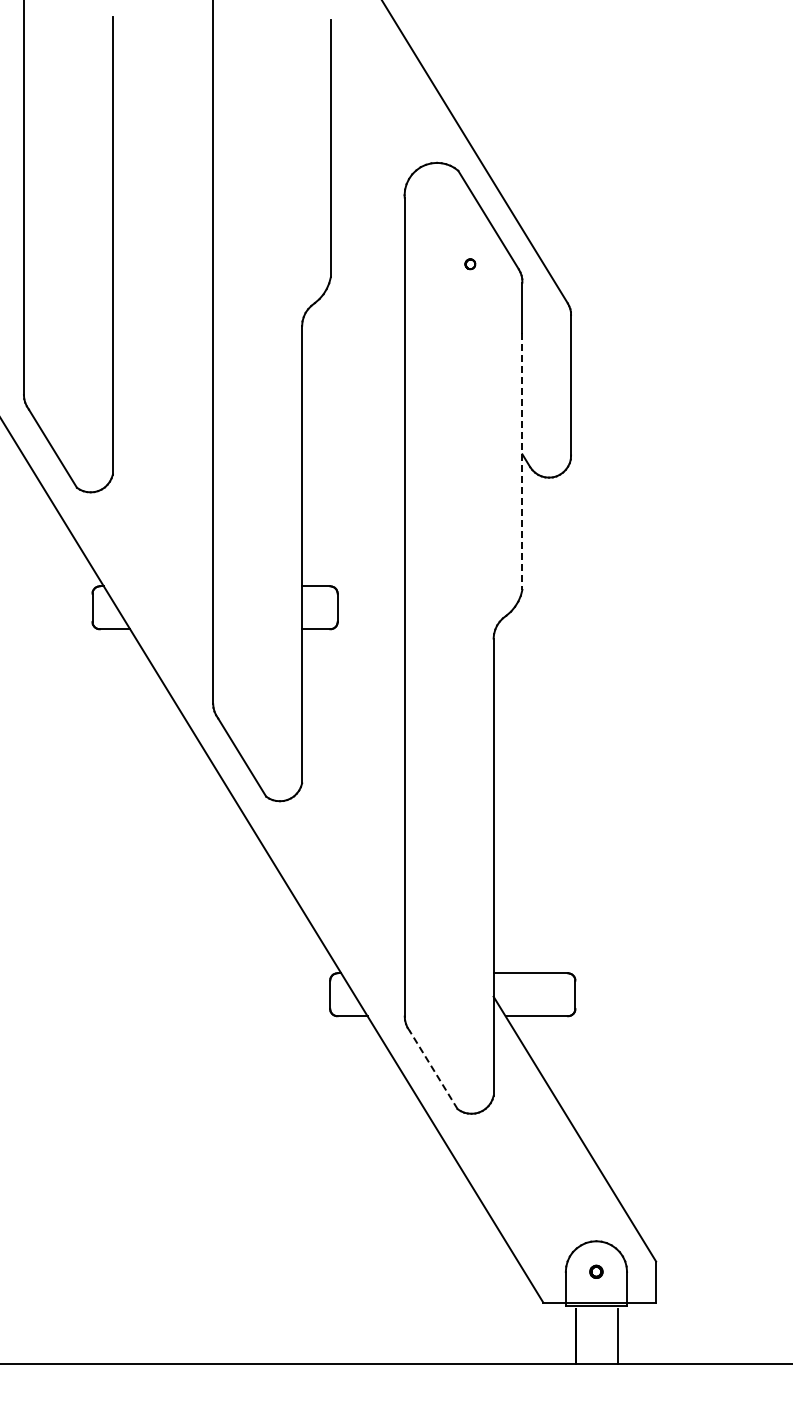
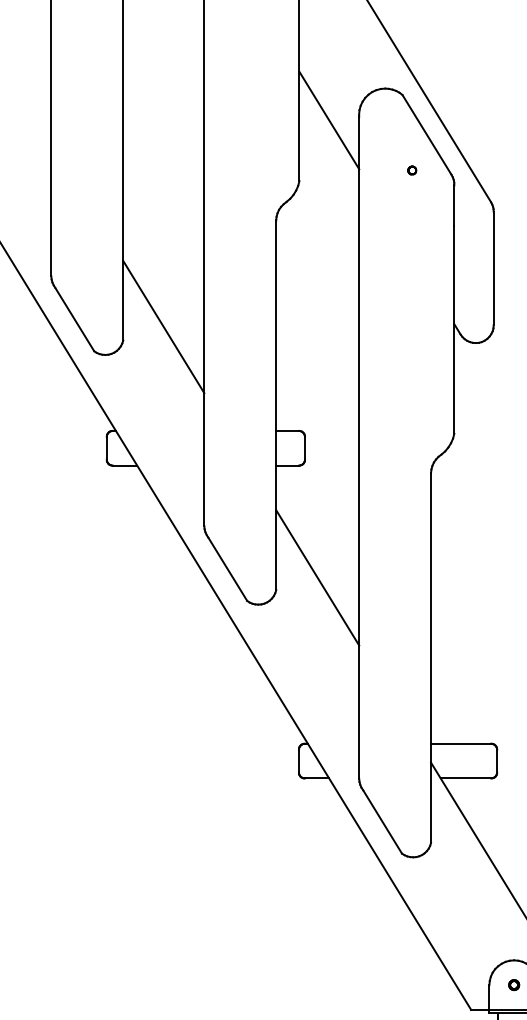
line: (367, 202) -> (329, 120), added
line: (162, 457) -> (163, 326), added
line: (522, 461) -> (454, 330), dashed -> solid
line: (353, 767) -> (317, 577), added
line: (433, 1070) -> (382, 822), dashed -> solid

